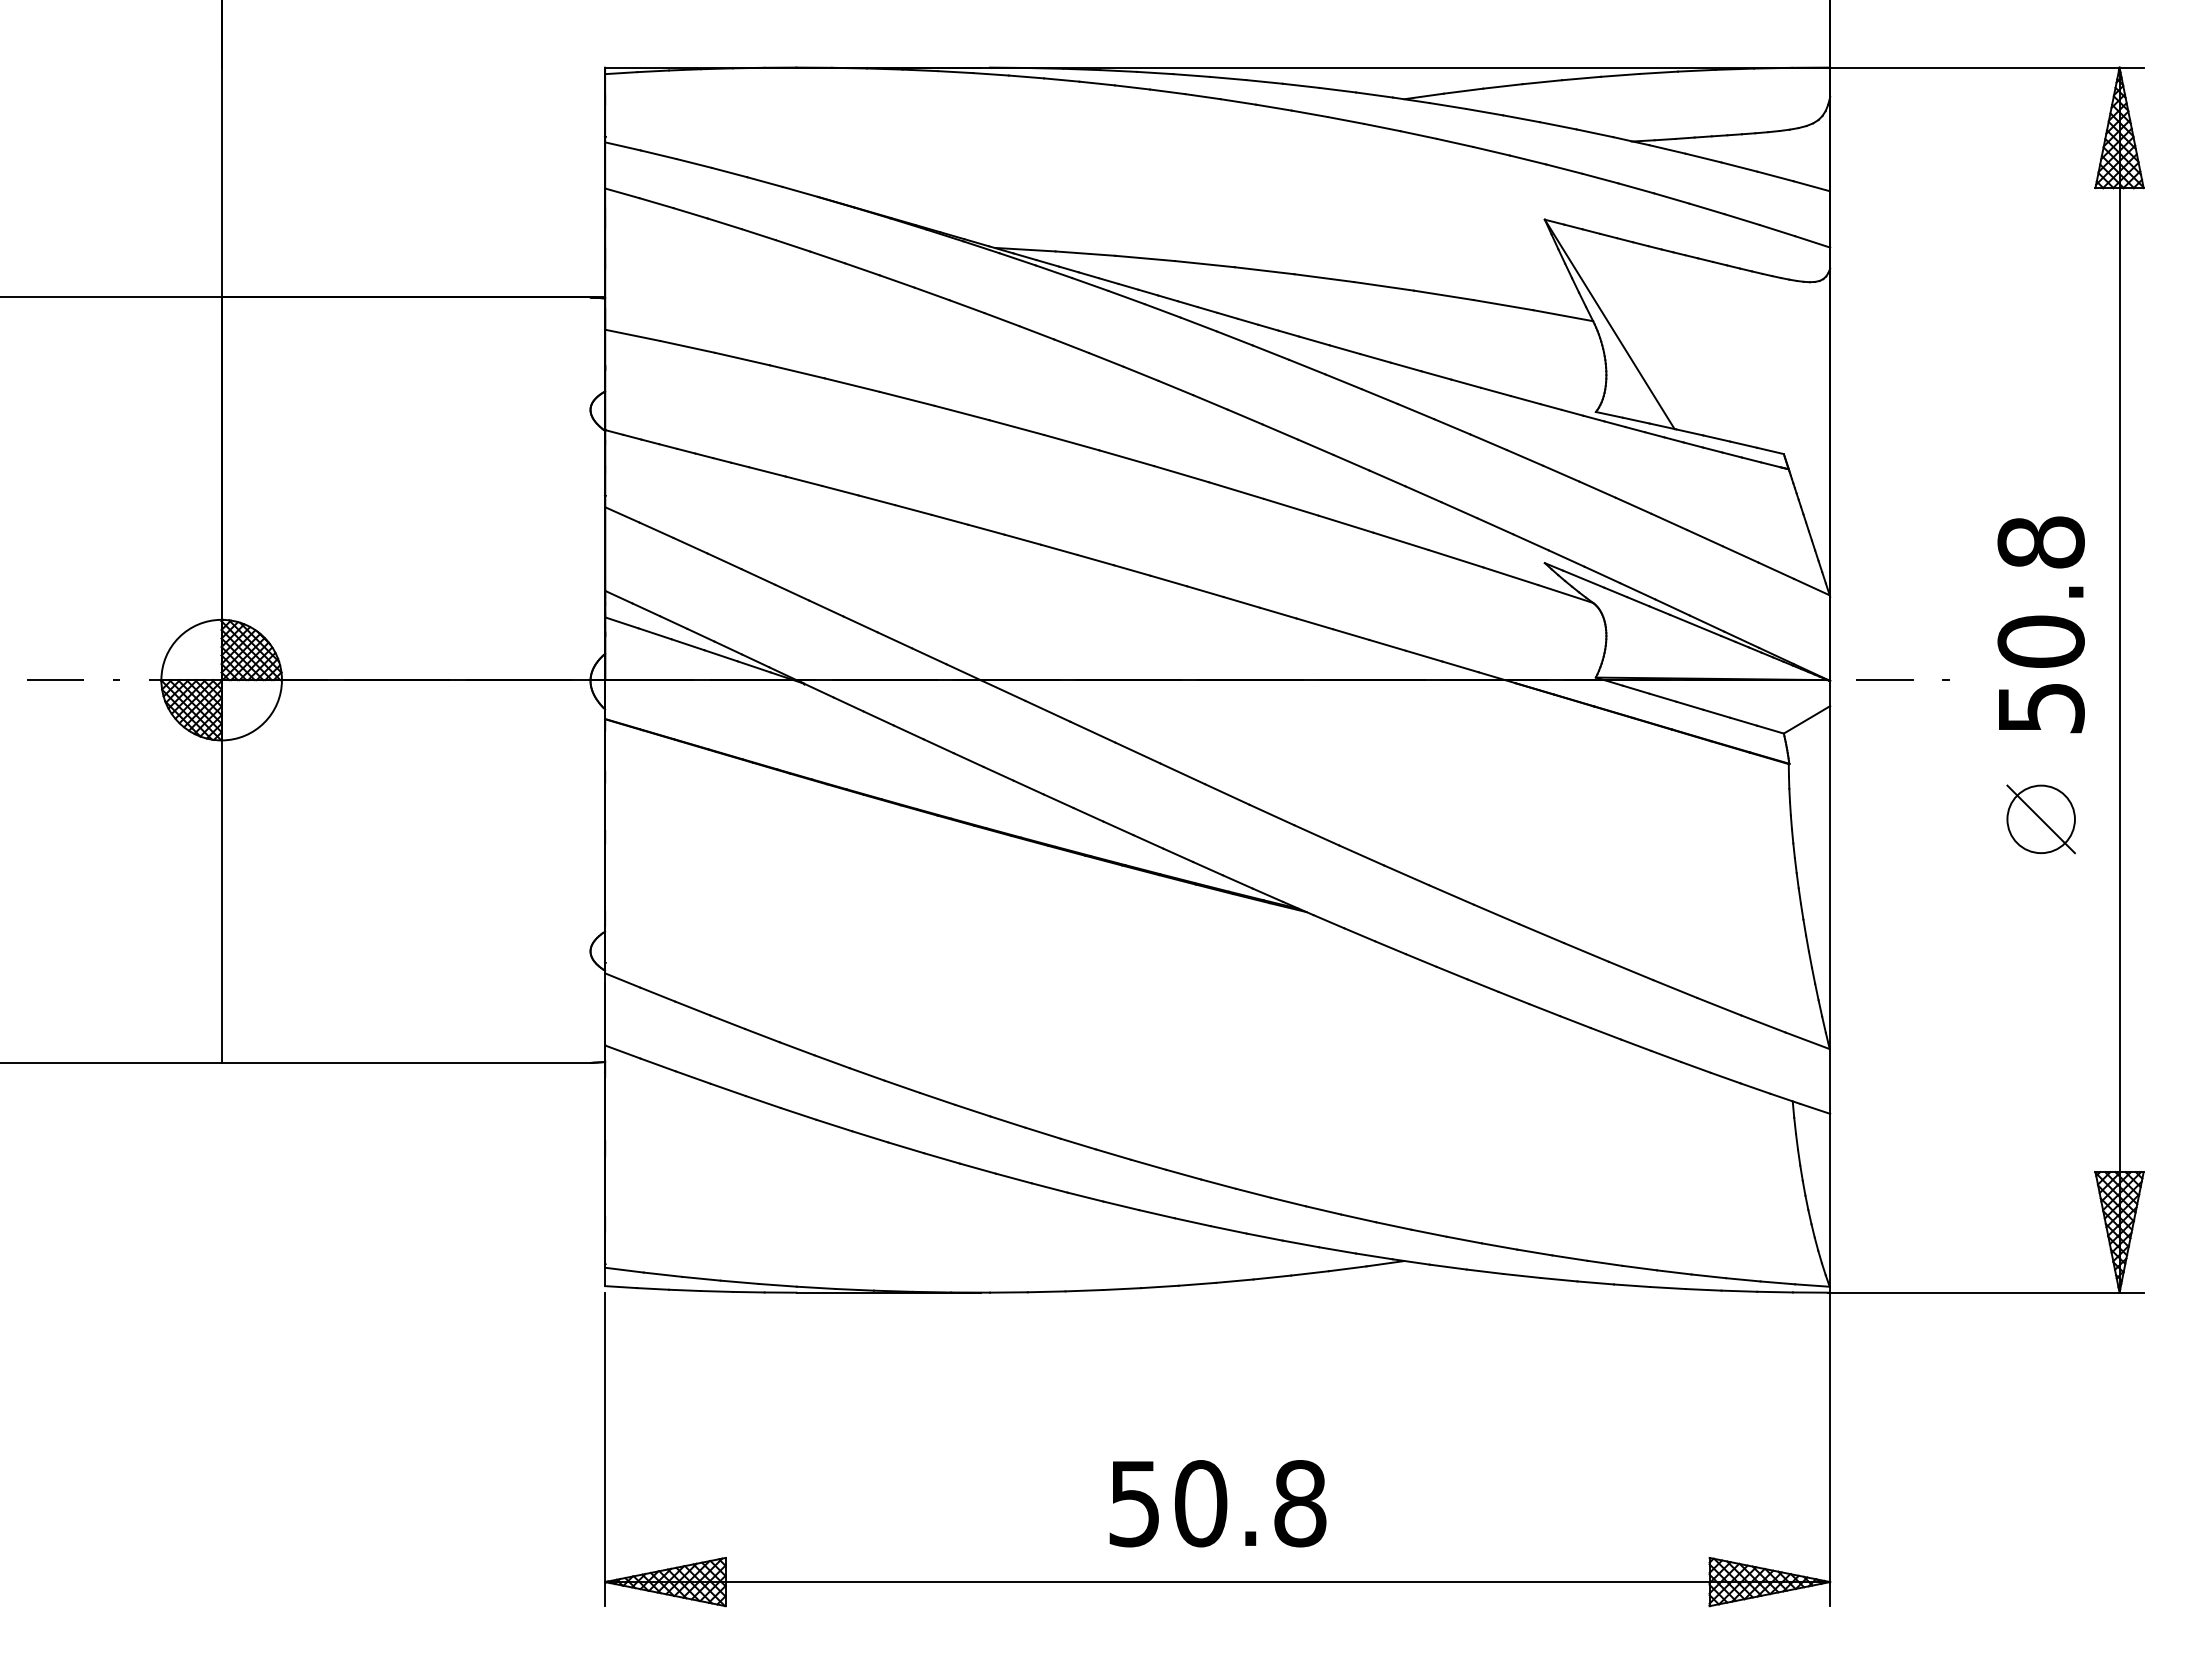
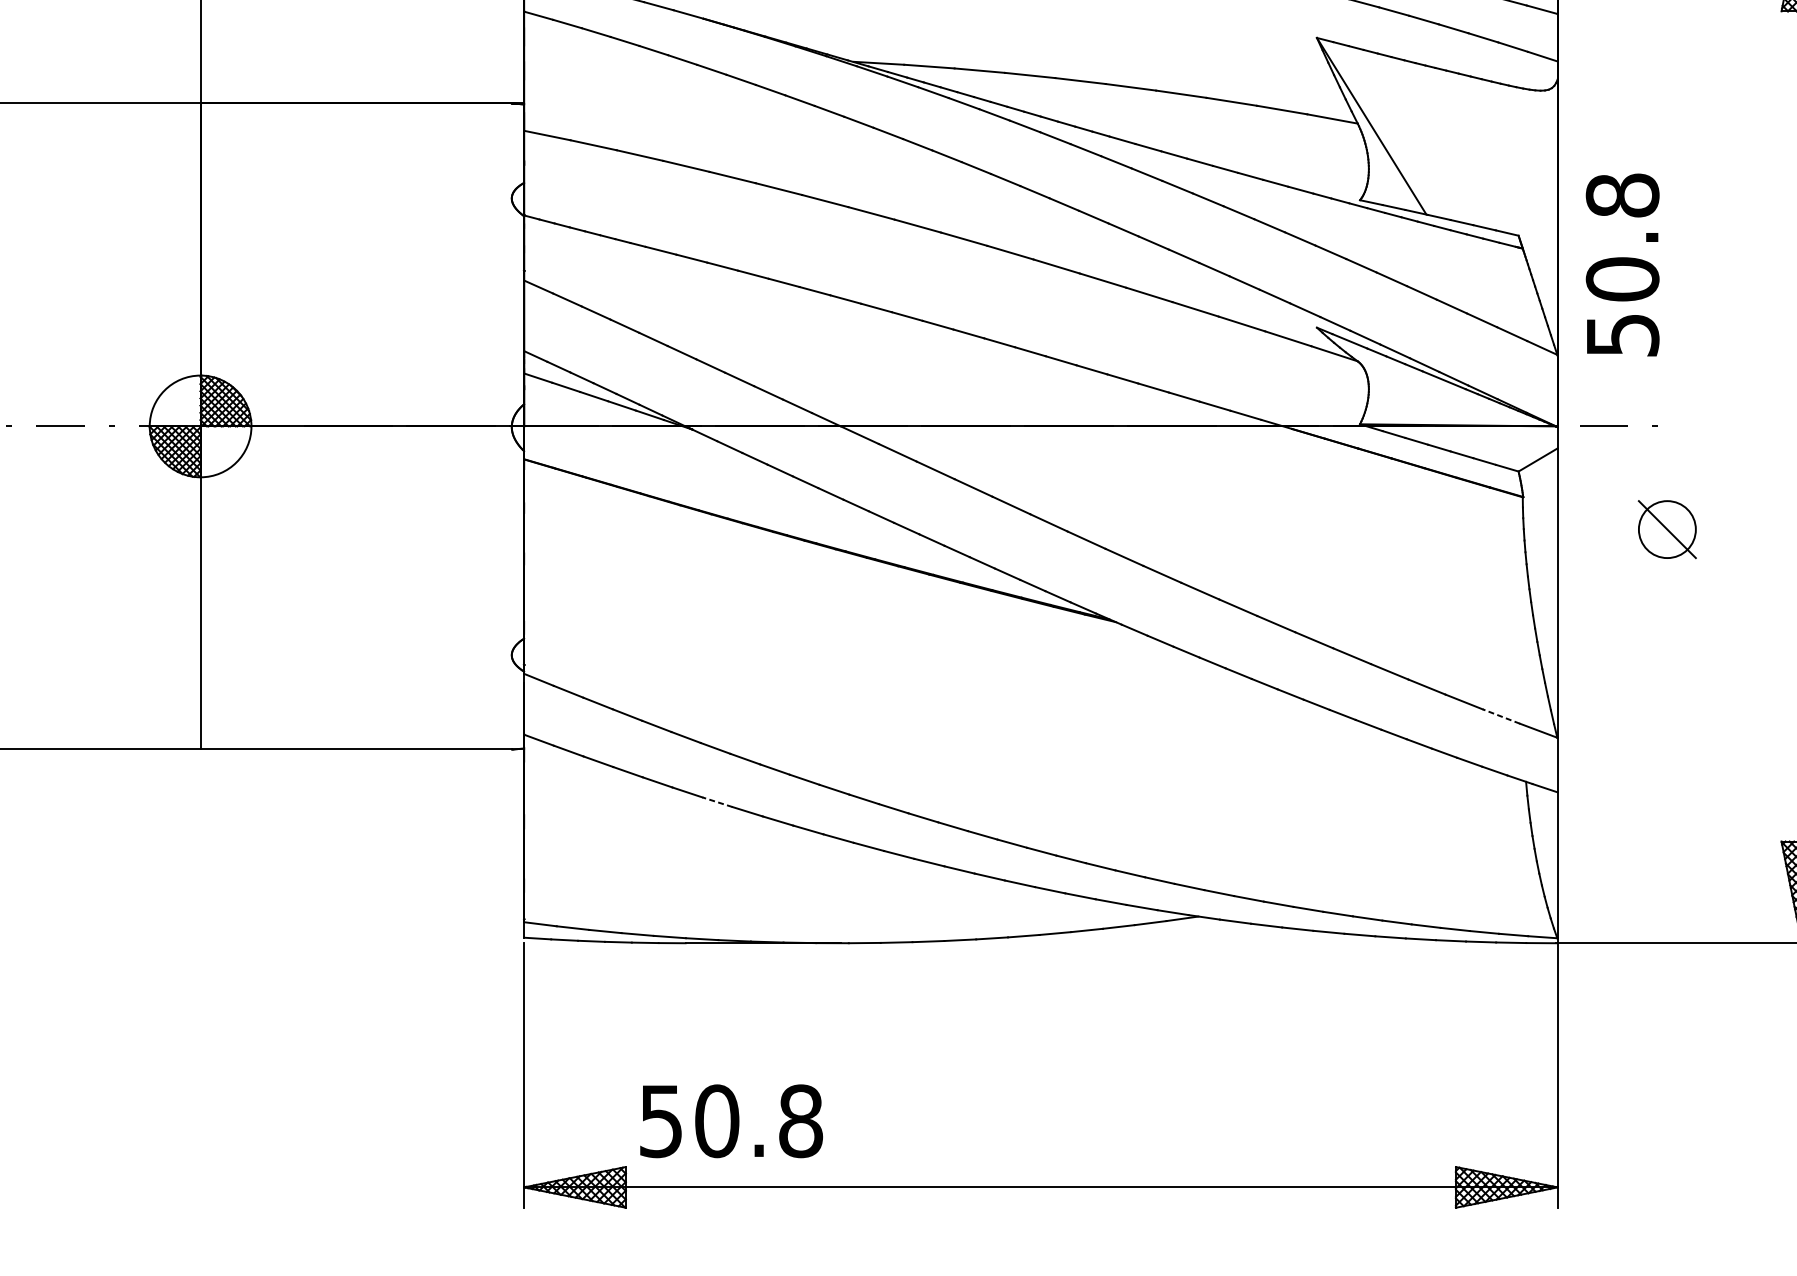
text: (2040, 624) -> (1622, 264), moved
part: (2040, 819) -> (1666, 529), moved
line: (1763, 1023) -> (1501, 716), solid -> dashed
line: (834, 1125) -> (717, 802), solid -> dashed
text: (1217, 1503) -> (731, 1121), moved

